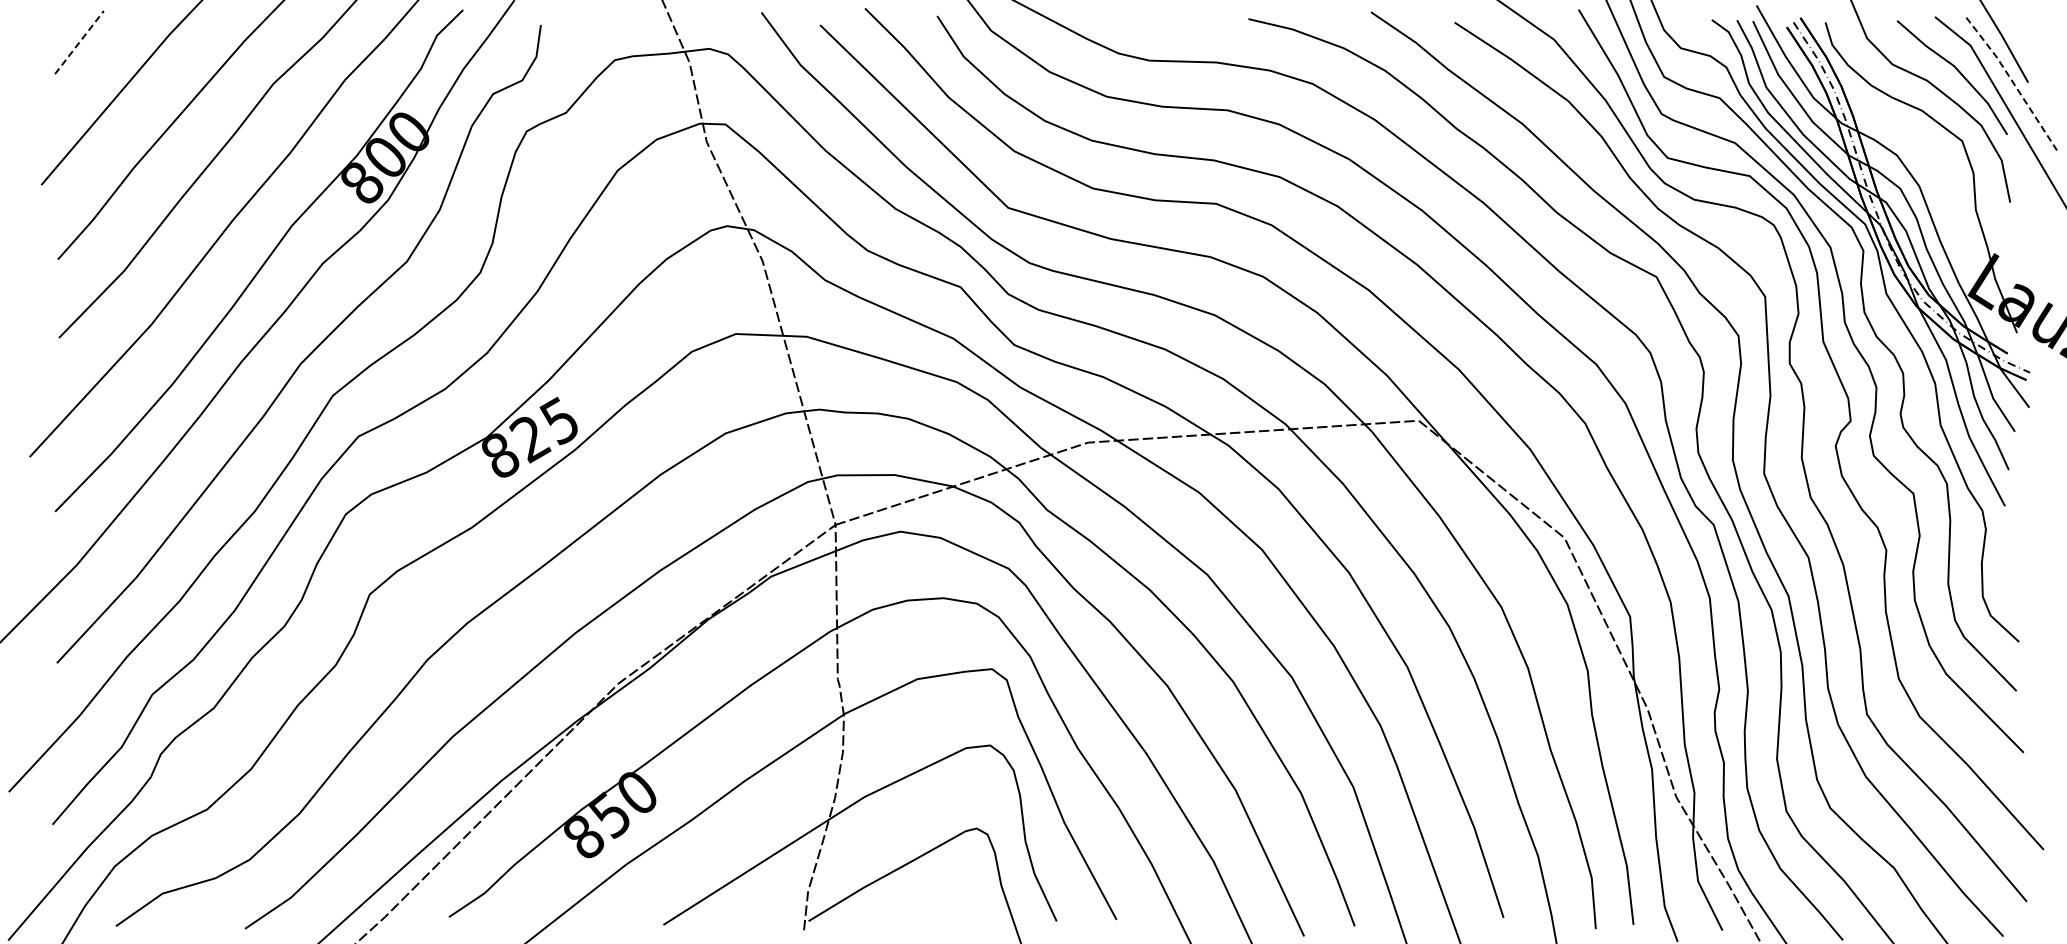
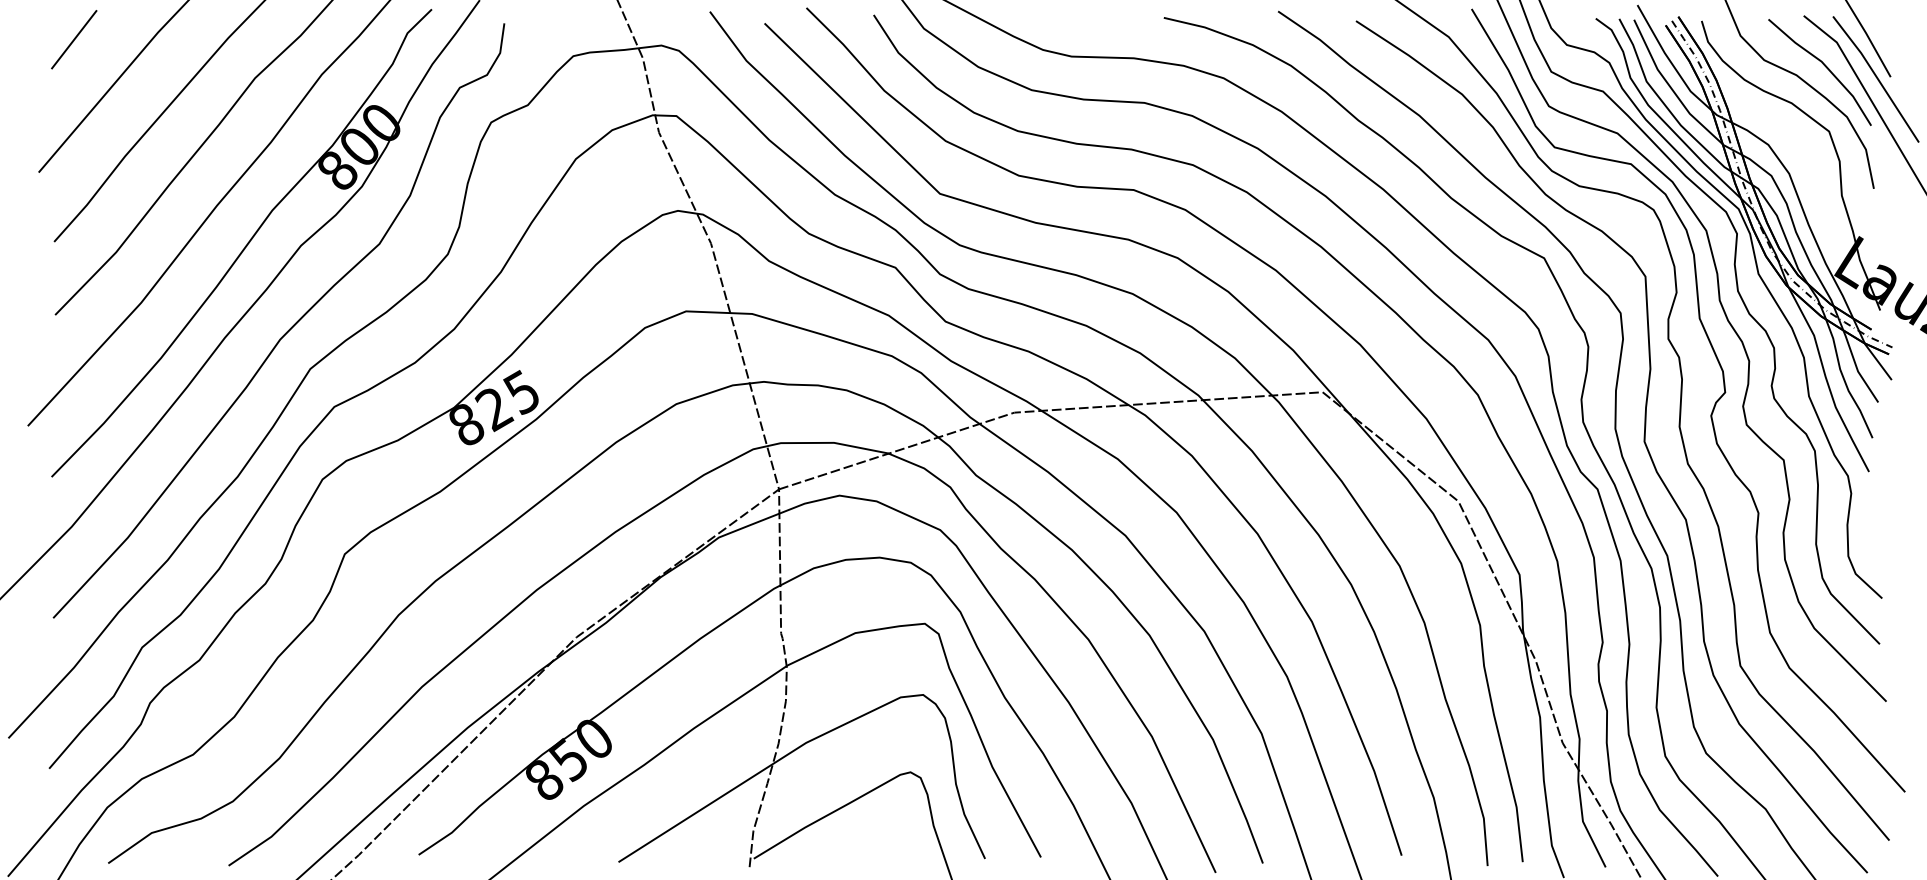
line: (79, 42) -> (74, 39), dashed -> solid
line: (2013, 83) -> (1876, 77), dashed -> solid

